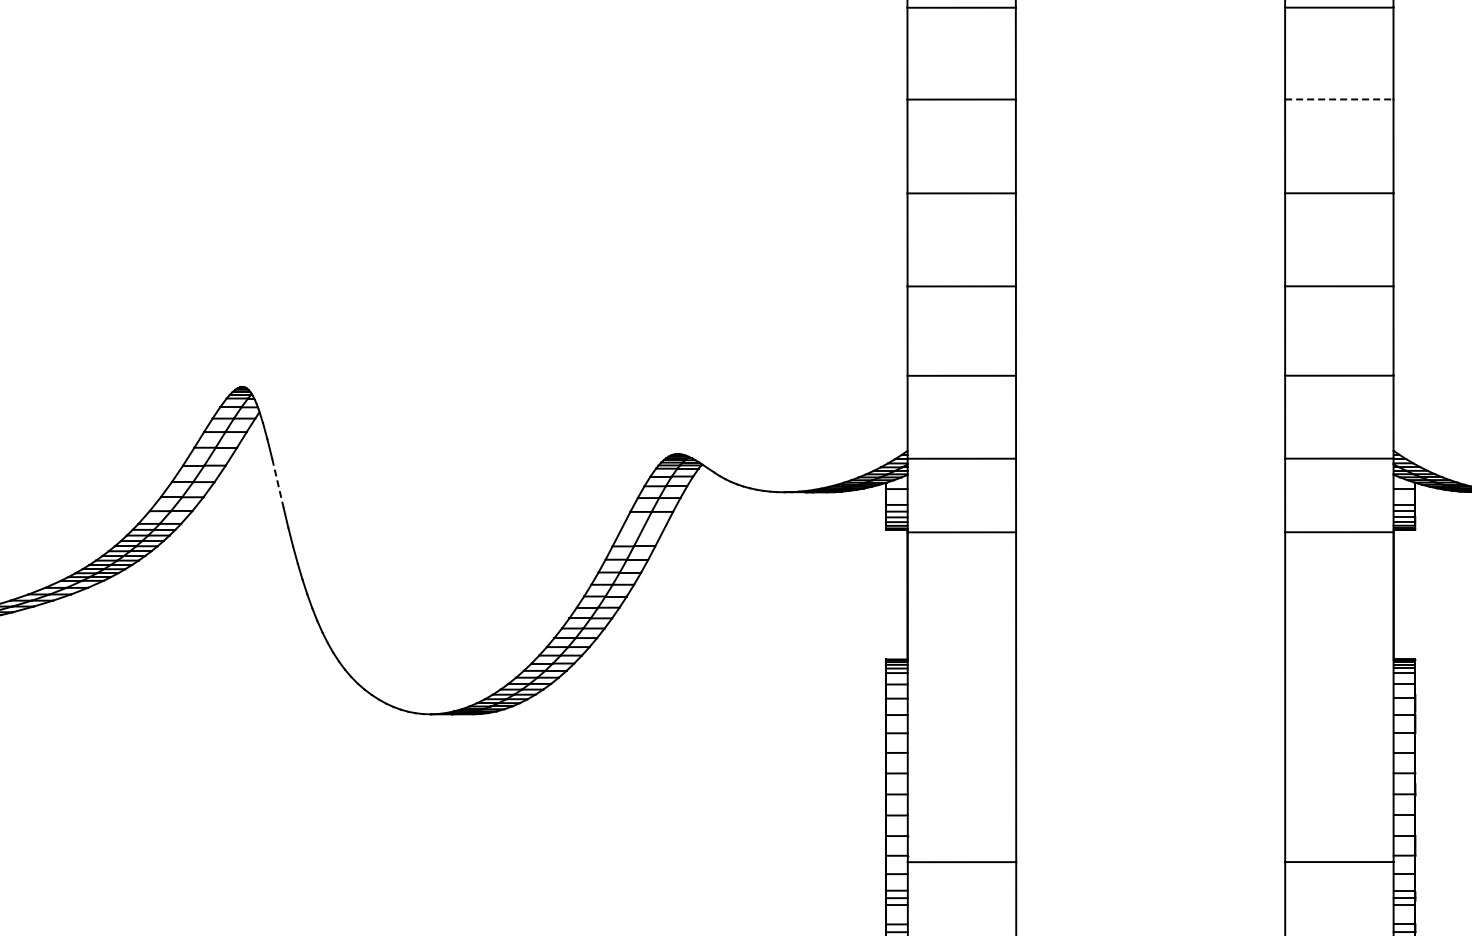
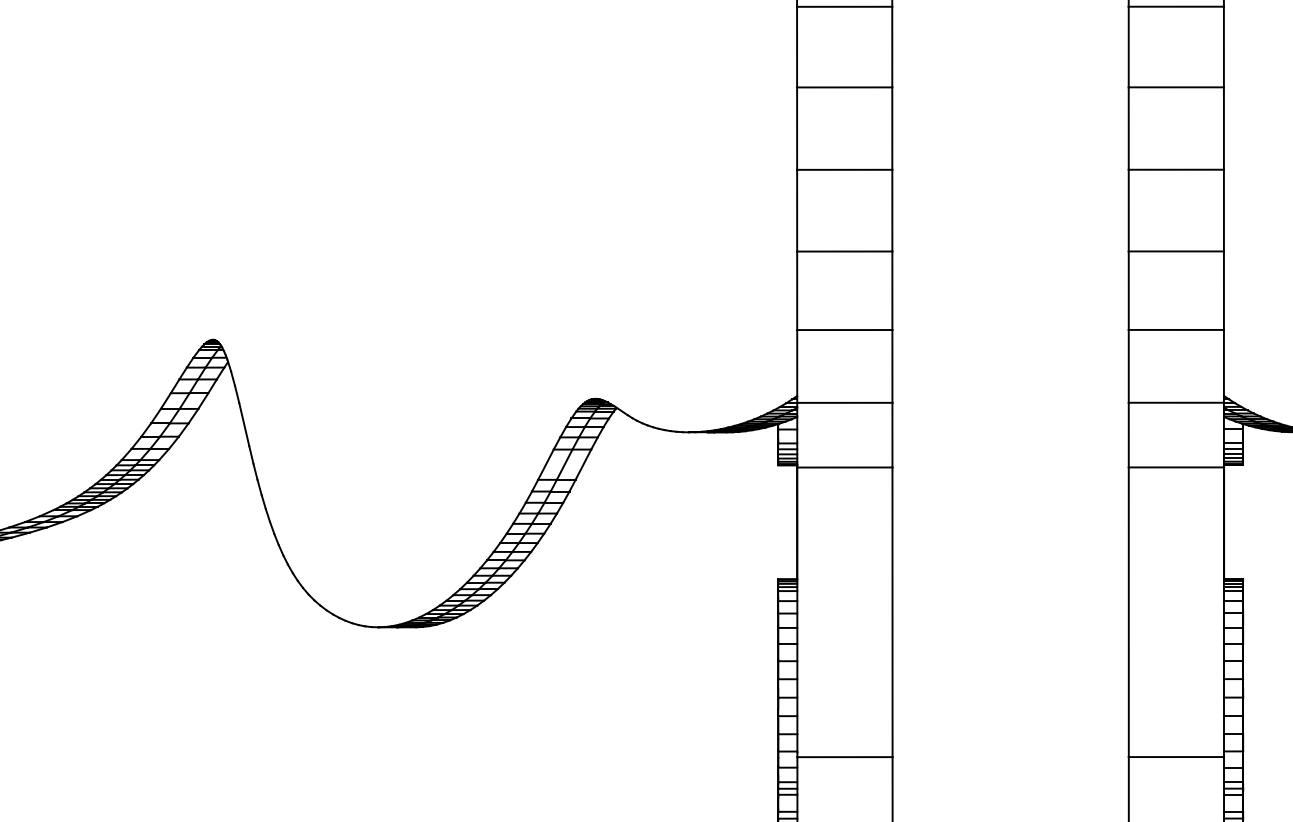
line: (1339, 99) -> (1176, 87), dashed -> solid
line: (278, 483) -> (244, 424), dashed -> solid

